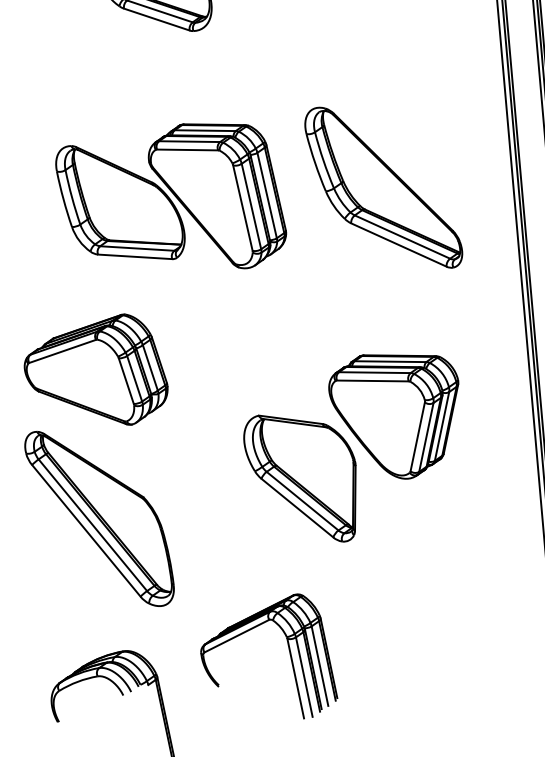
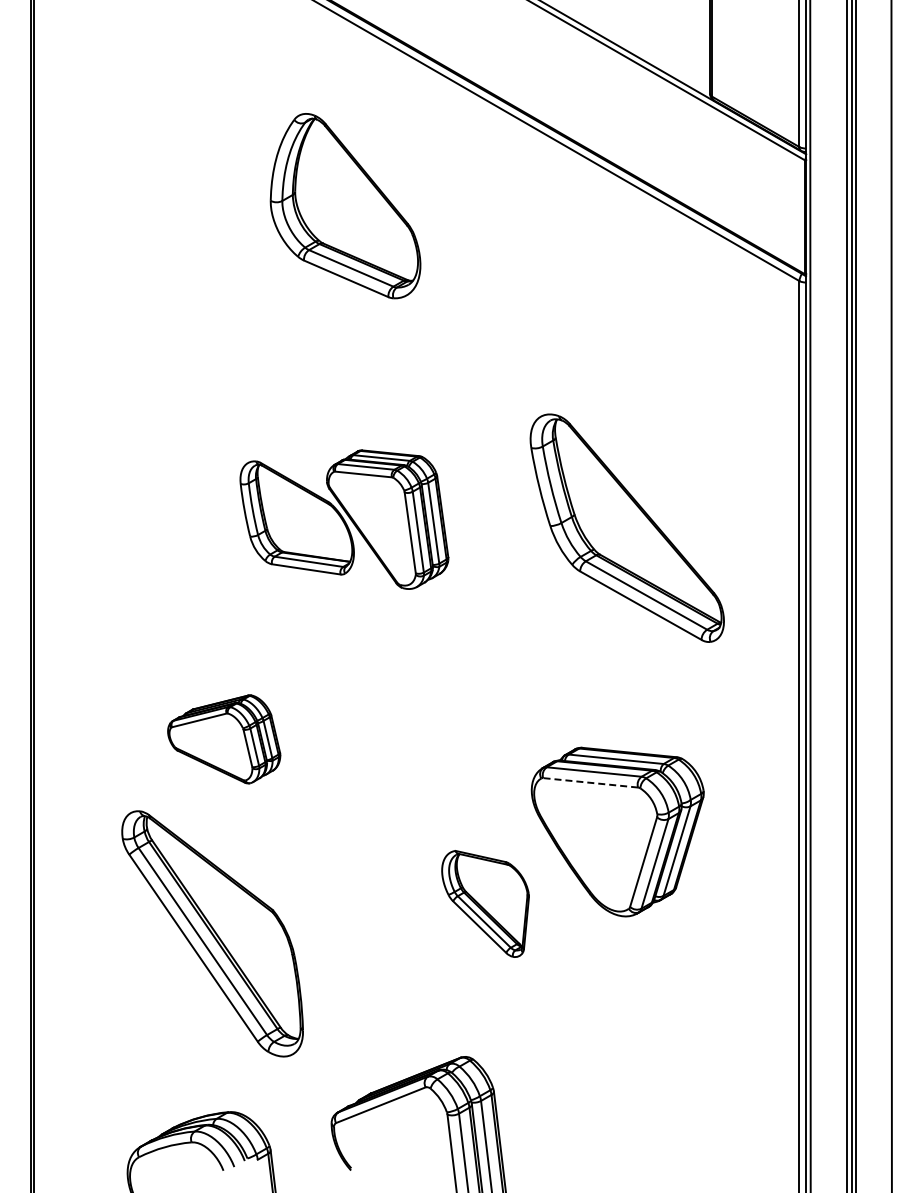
part: (171, 199) -> (344, 519), size x0.7
part: (95, 372) -> (223, 739), size x0.6
line: (372, 380) -> (590, 782), solid -> dashed
part: (302, 478) -> (485, 903), size x0.6

